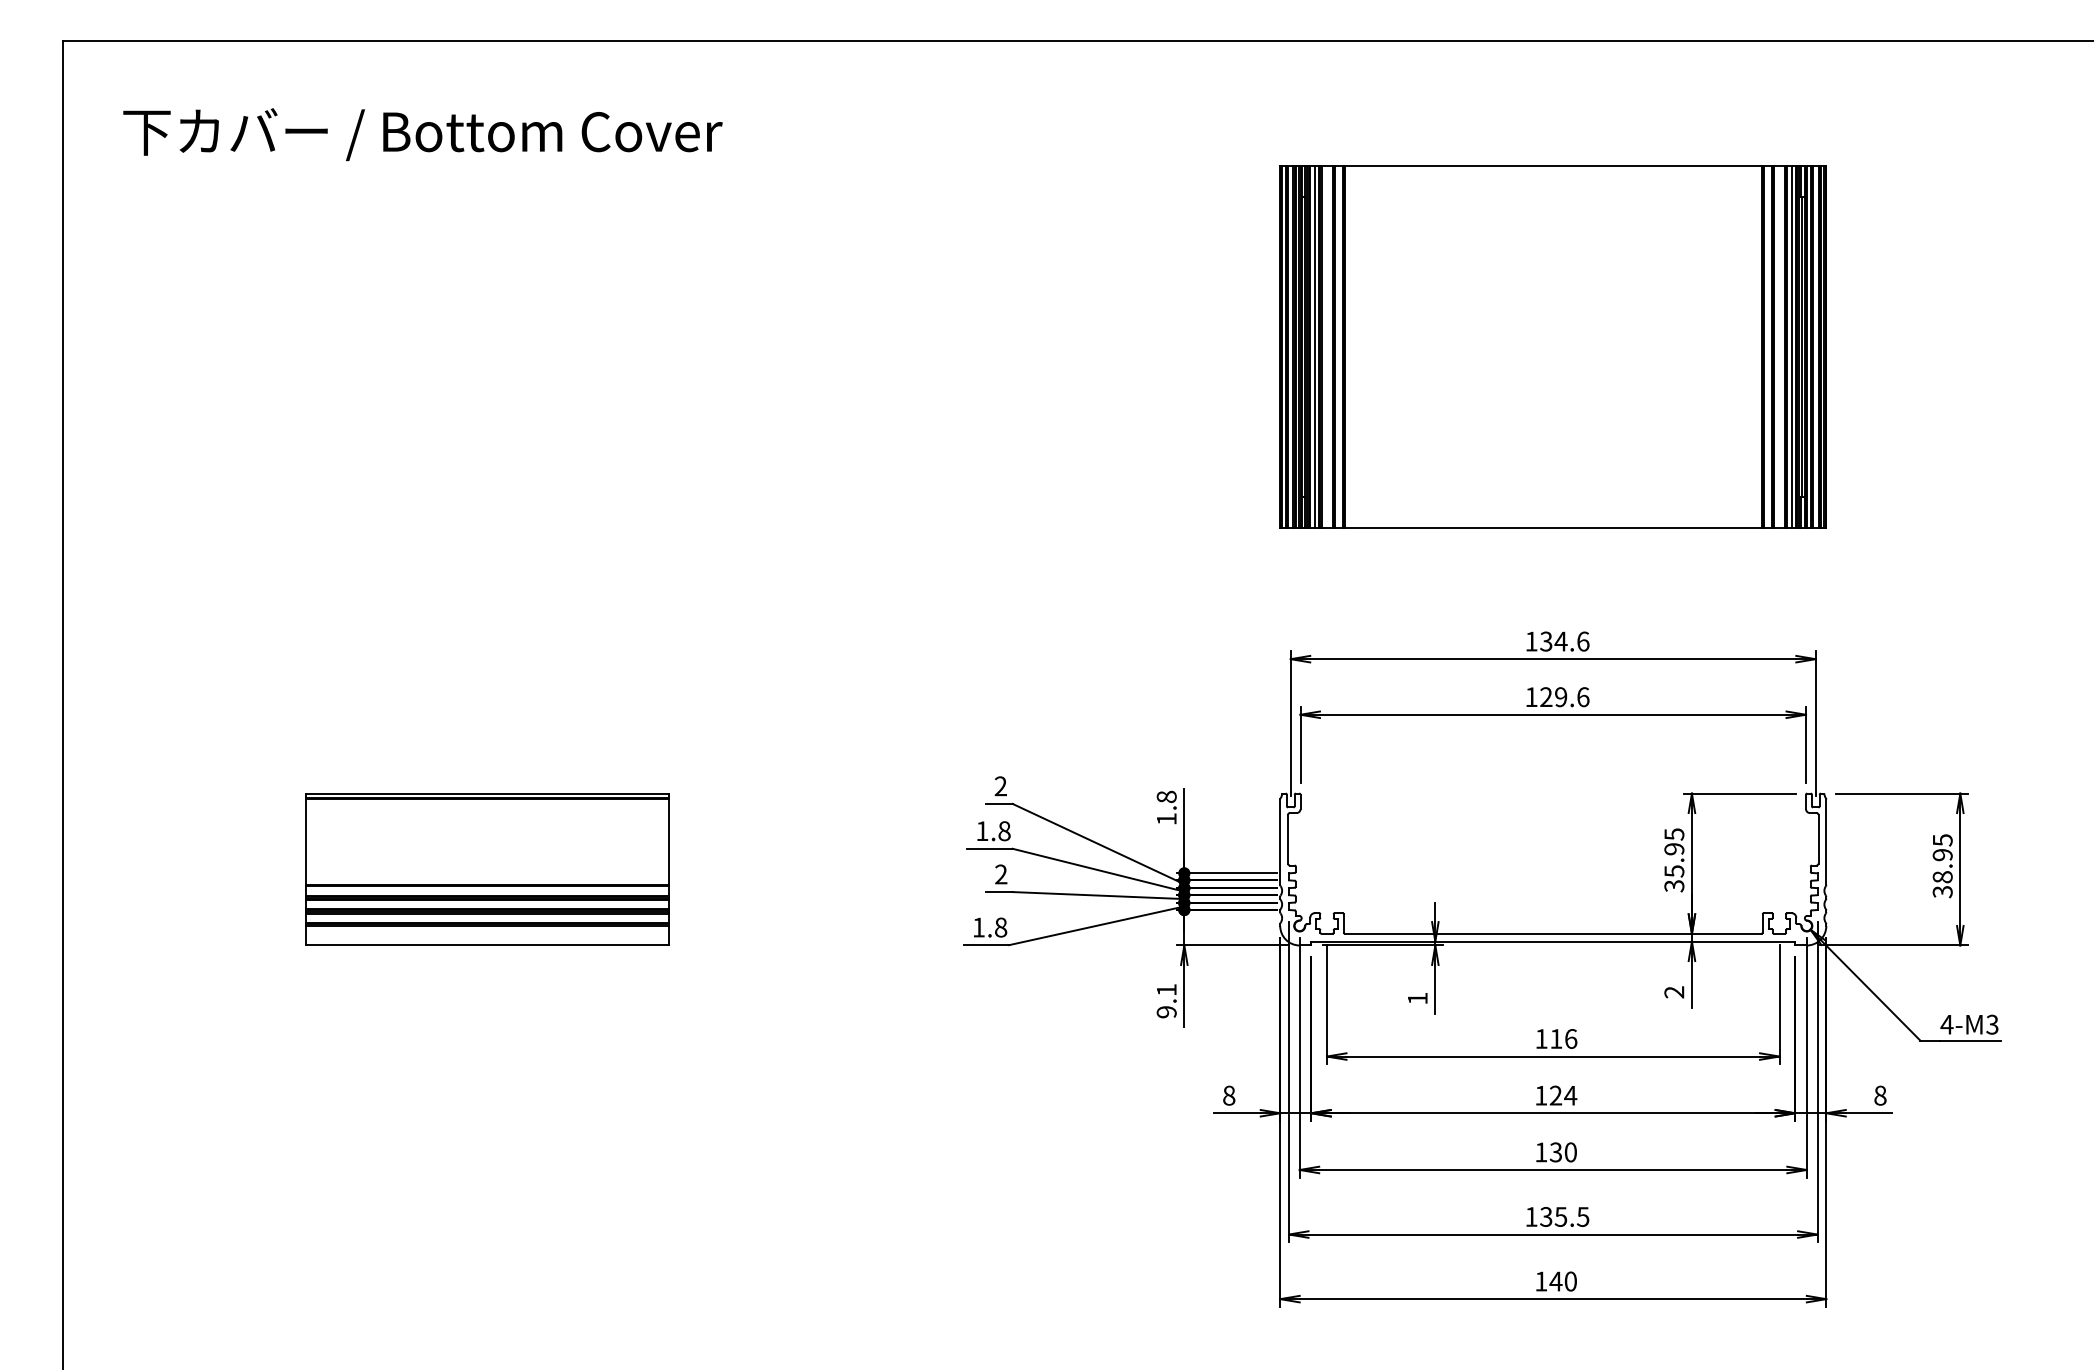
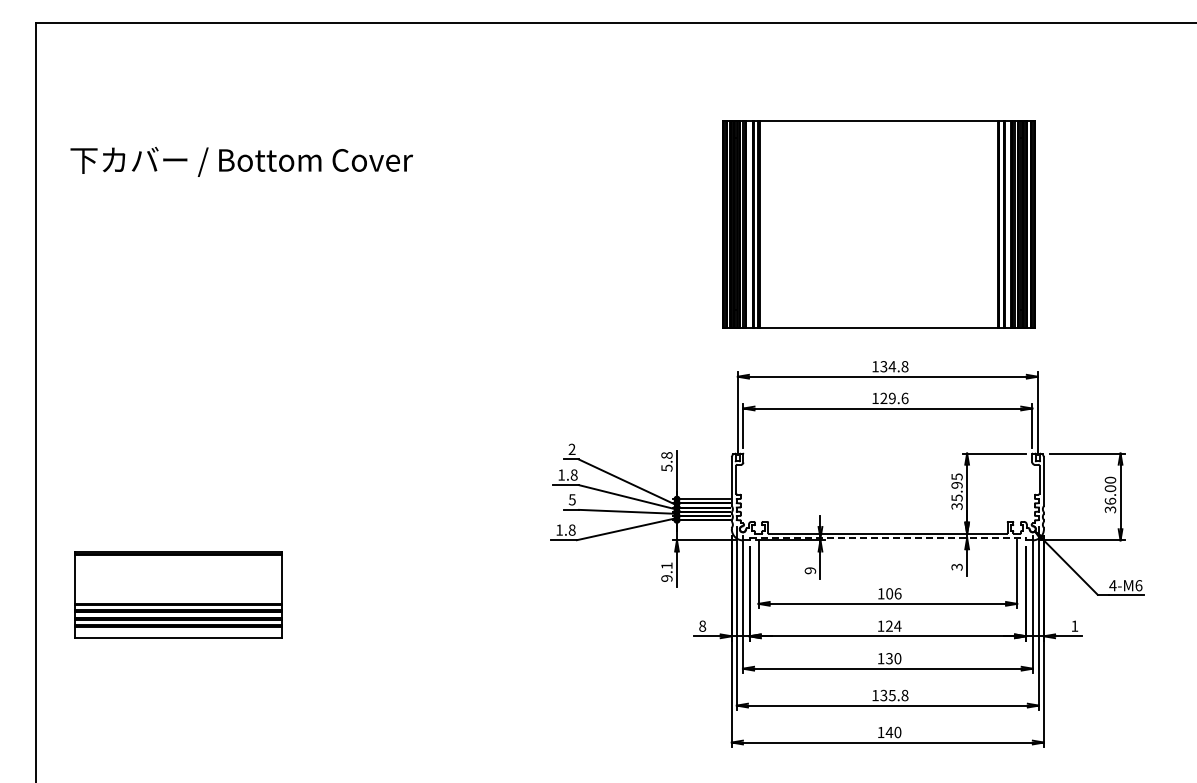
text: (422, 133) -> (241, 161), moved
part: (1552, 347) -> (878, 224), moved
text: (1582, 641) -> (904, 366), 134.6 -> 134.8
text: (1165, 817) -> (666, 467), 1.8 -> 5.8
text: (1942, 858) -> (1110, 490), 38.95 -> 36.00
part: (487, 868) -> (178, 594), moved
text: (1001, 873) -> (572, 499), 2 -> 5
line: (1554, 942) -> (888, 538), solid -> dashed
text: (1675, 991) -> (957, 566), 2 -> 3
text: (1417, 998) -> (810, 570), 1 -> 9
text: (1991, 1024) -> (1138, 585), 4-M3 -> 4-M6
text: (1556, 1038) -> (889, 593), 116 -> 106
text: (1879, 1094) -> (1074, 625), 8 -> 1
text: (1582, 1216) -> (904, 695), 135.5 -> 135.8

